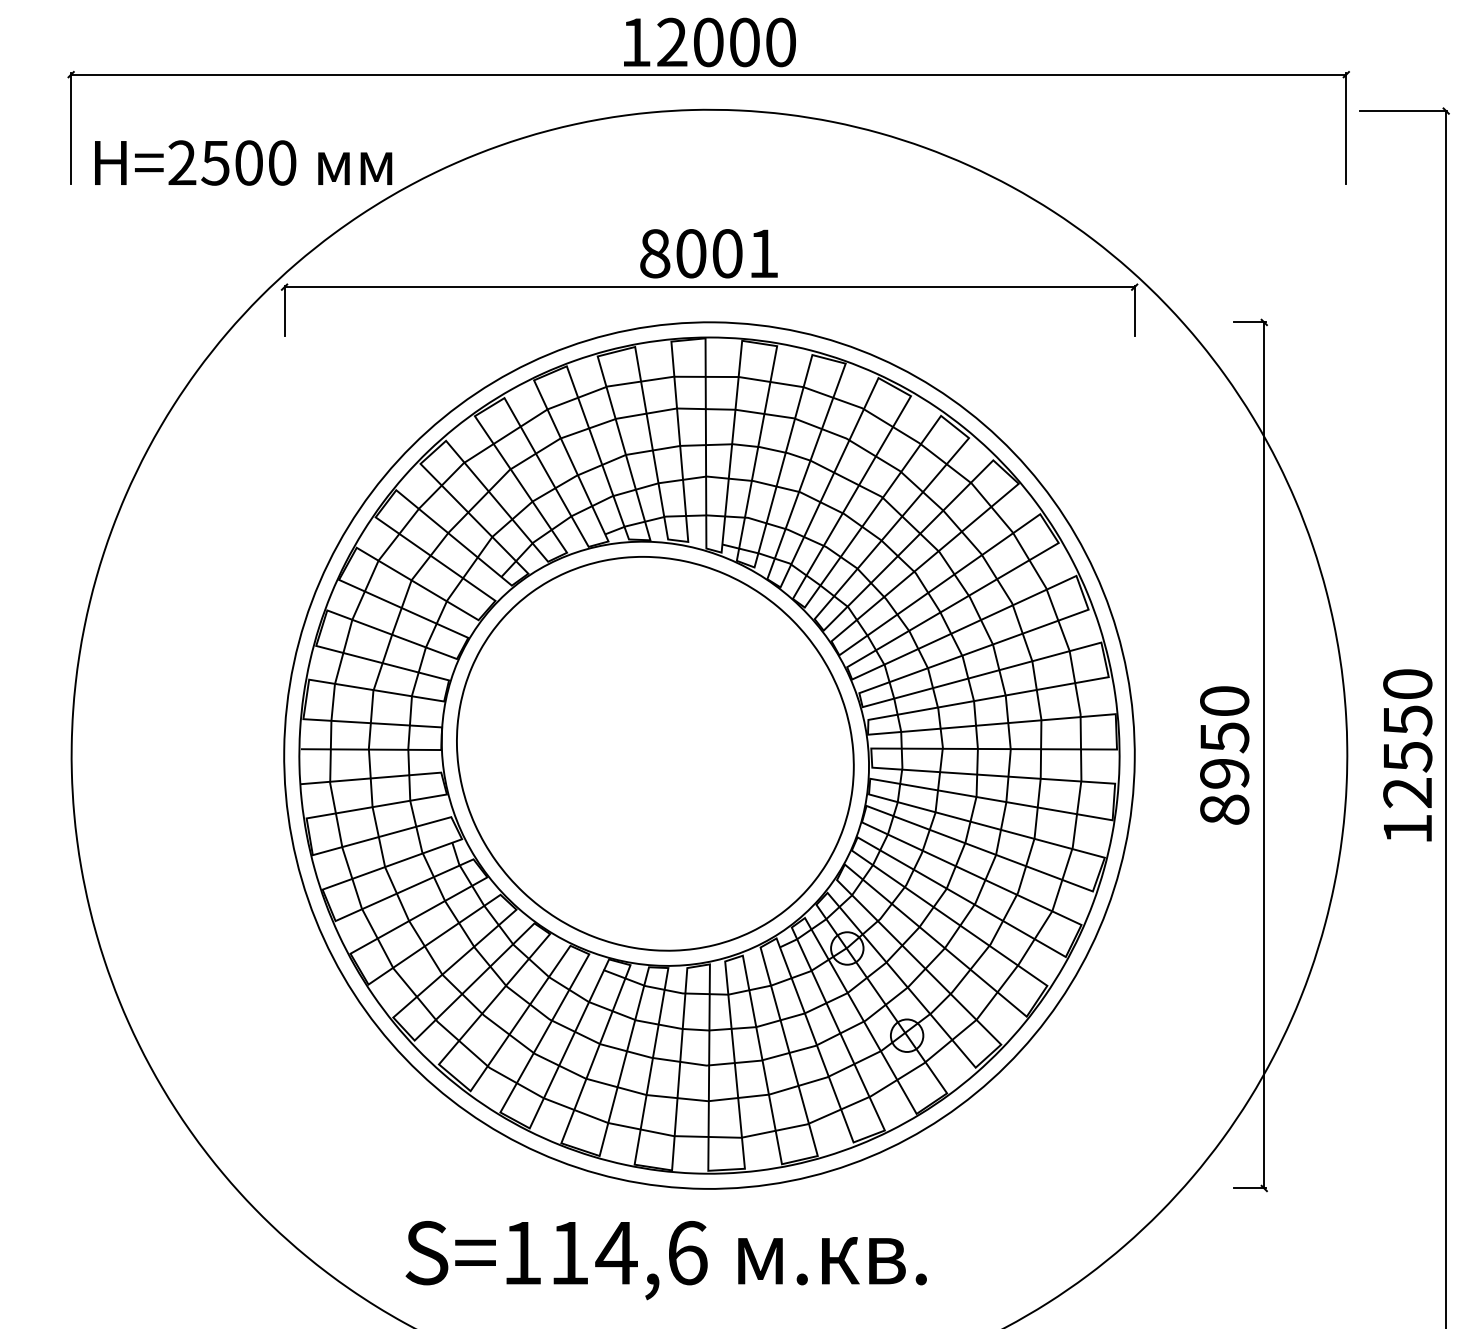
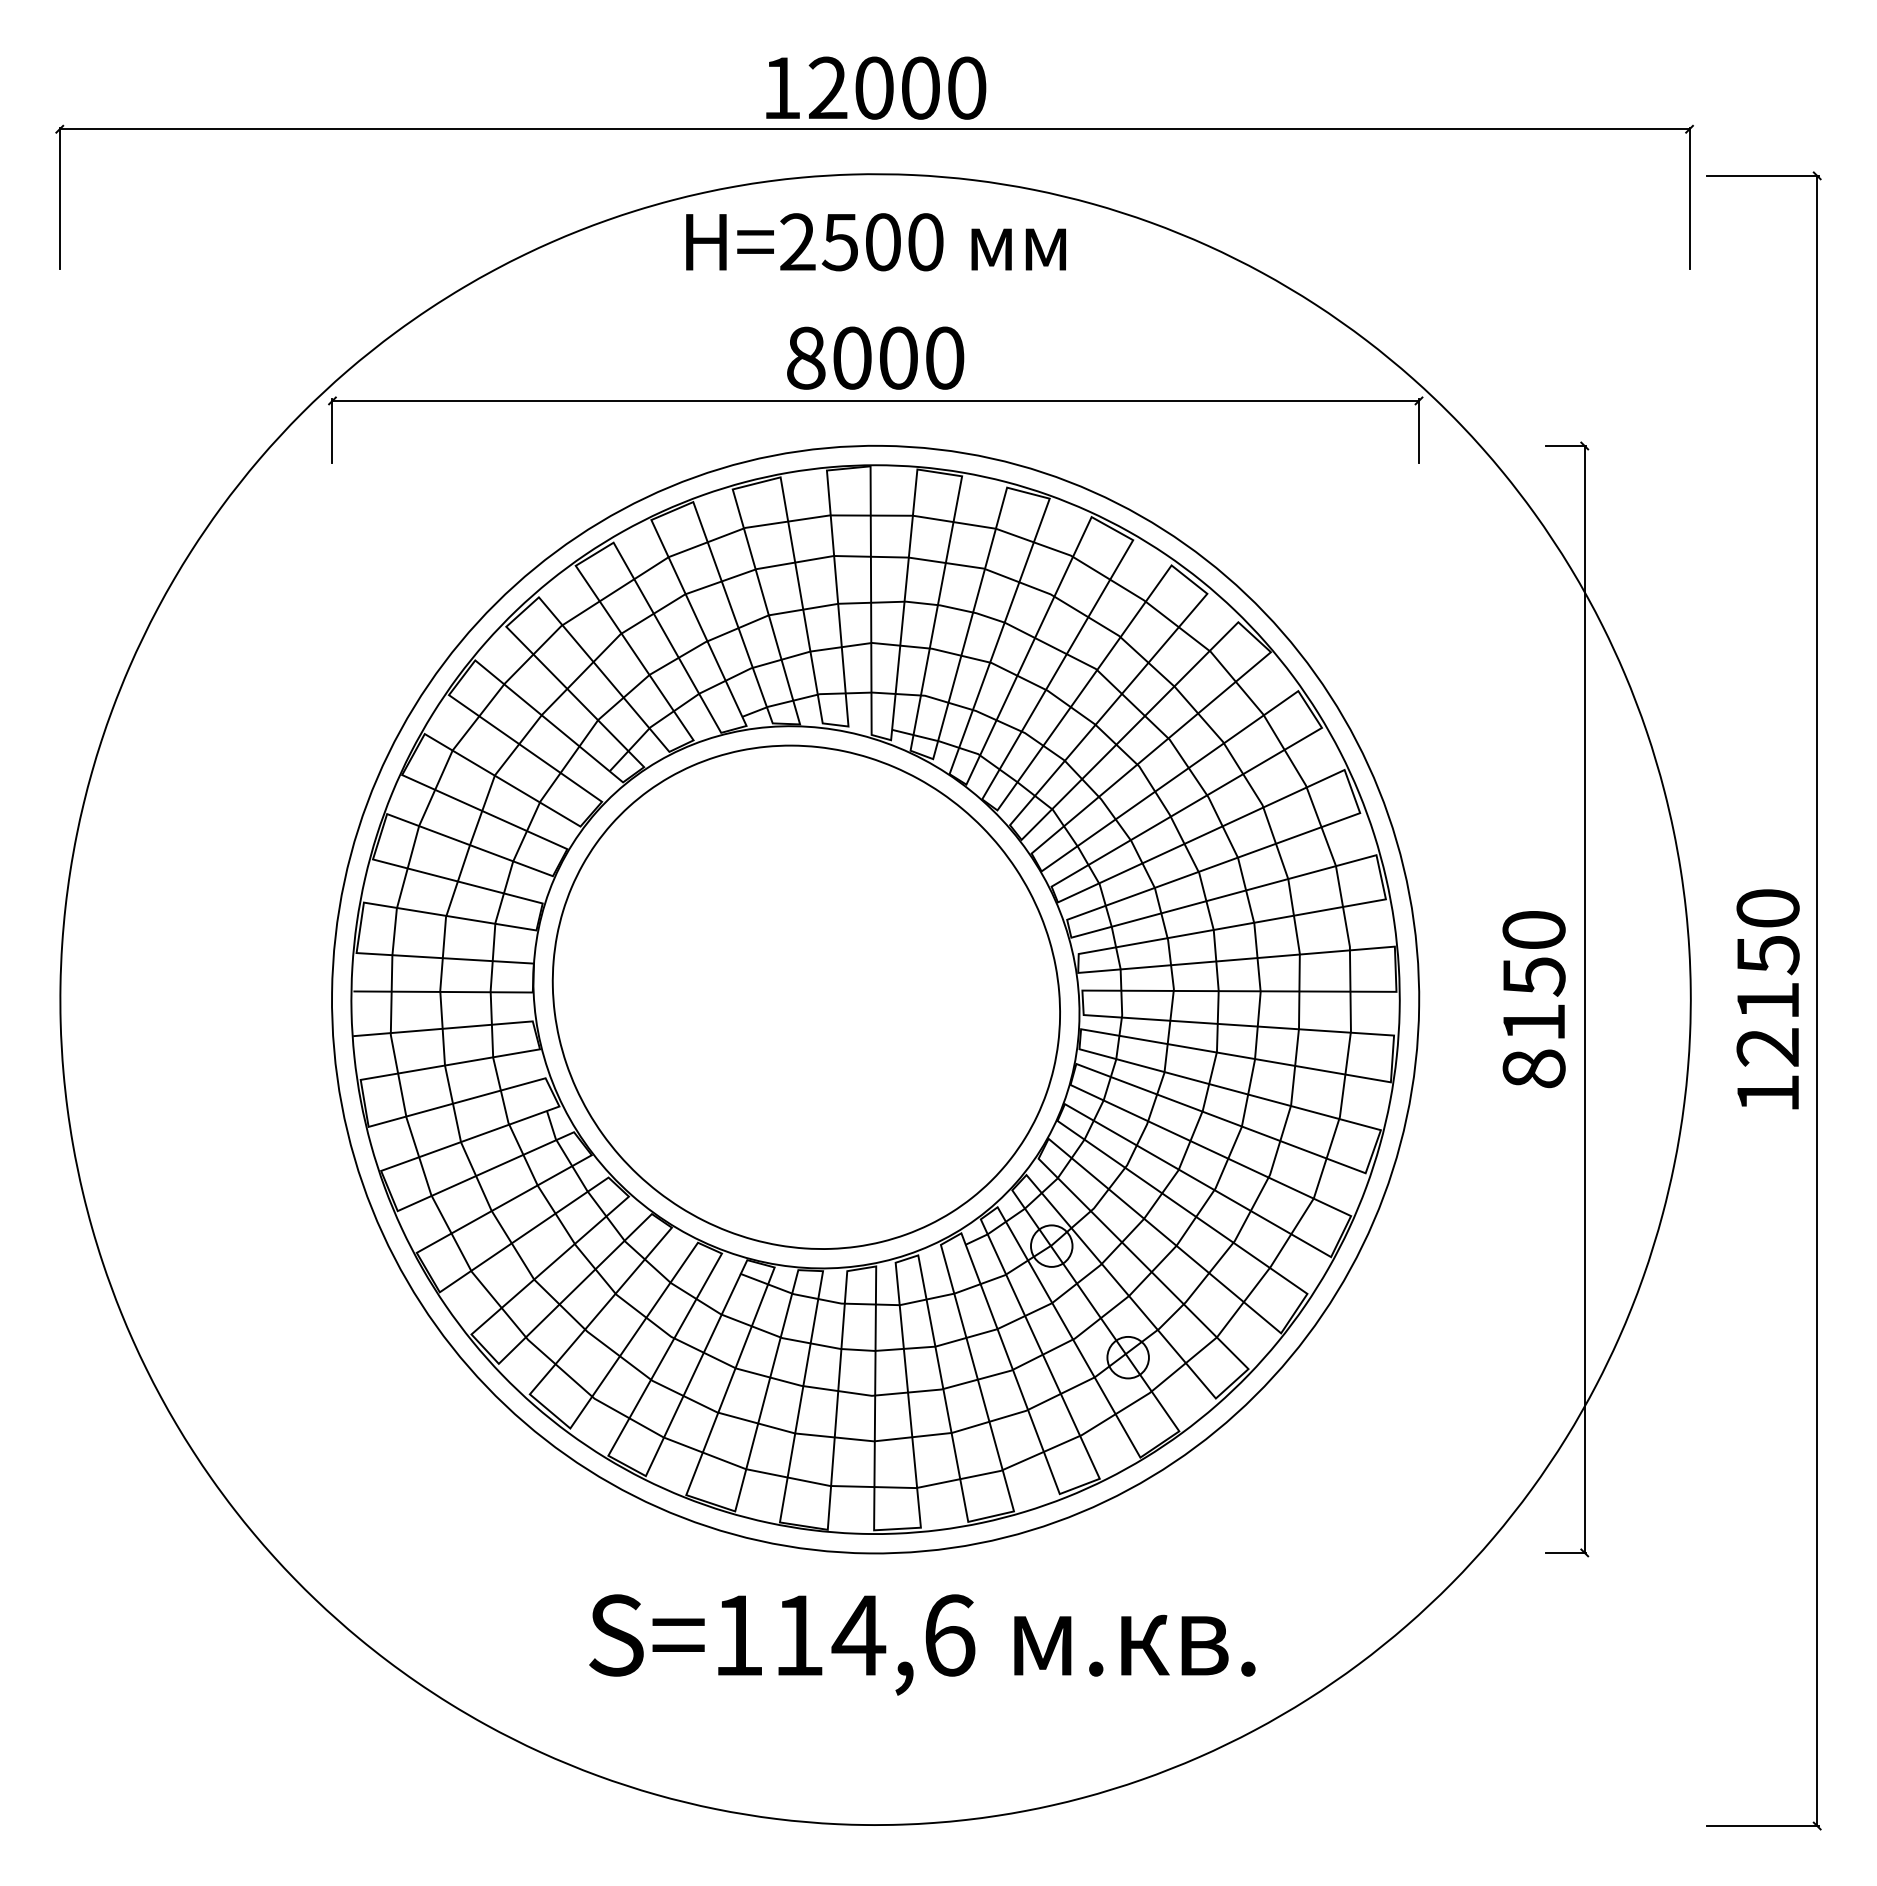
text: (243, 163) -> (875, 242), moved
text: (764, 253) -> (945, 357), 8001 -> 8000
text: (1408, 757) -> (1768, 1001), 12550 -> 12150
text: (1224, 773) -> (1533, 1022), 8950 -> 8150
text: (666, 1260) -> (922, 1644), moved

